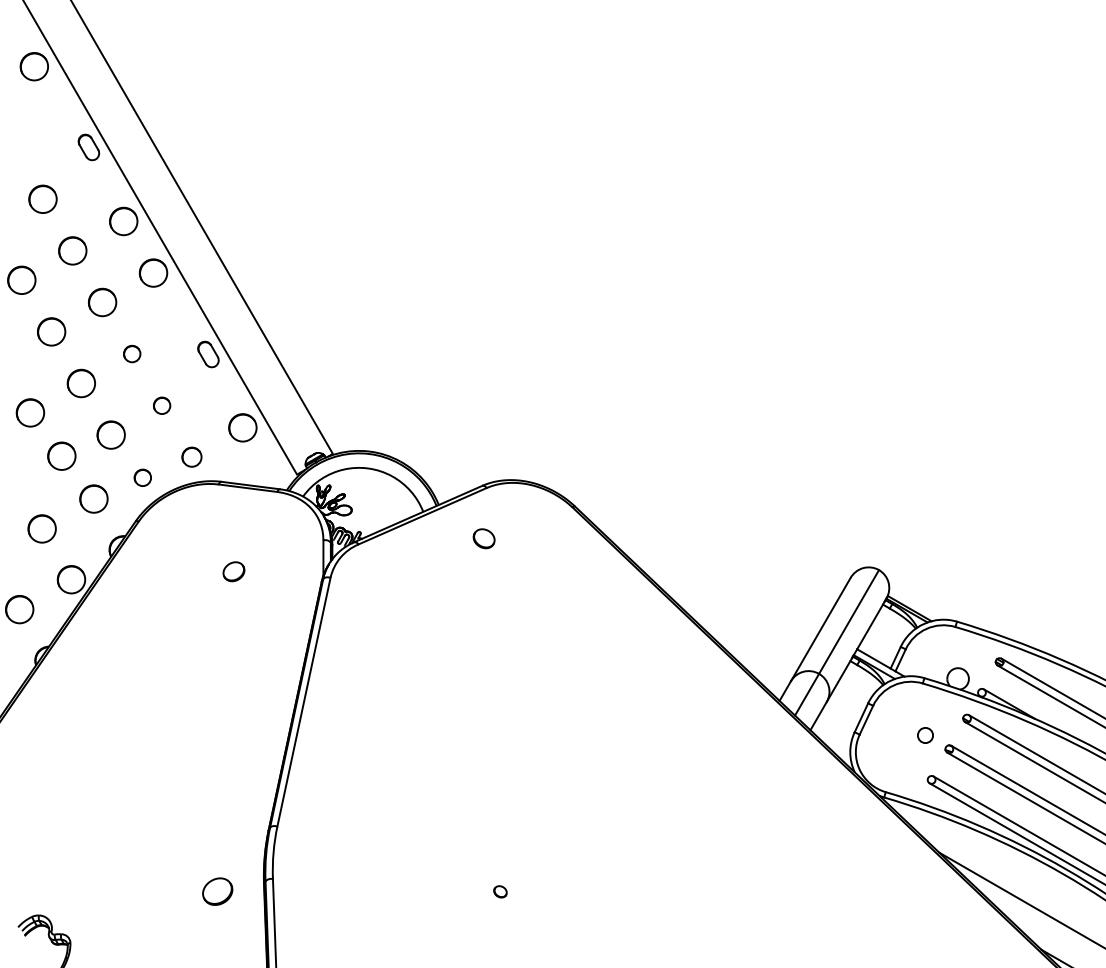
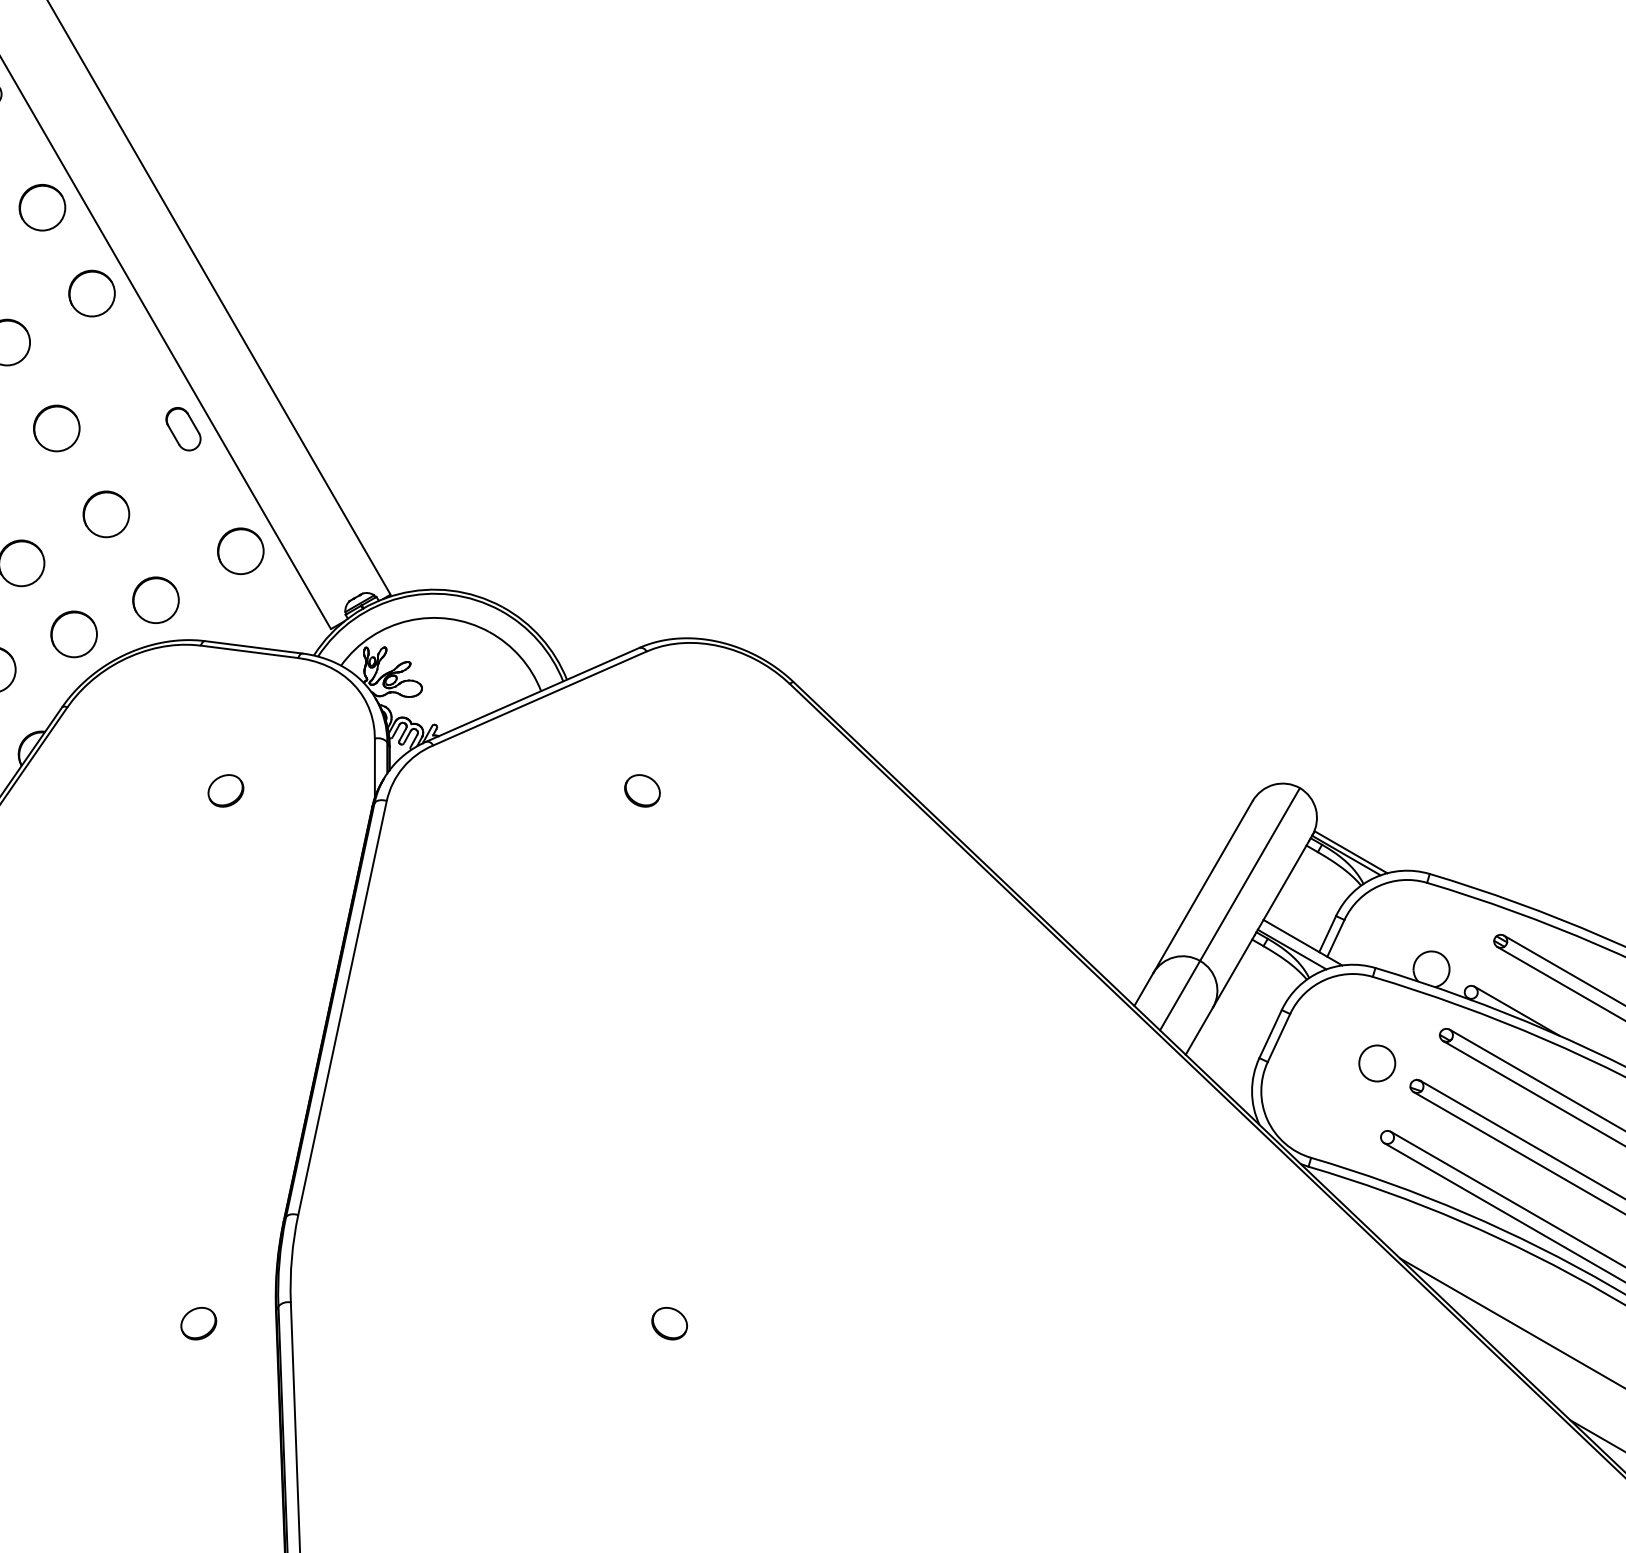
circle: (131, 353) -> (55, 427), size x1.67
circle: (161, 405) -> (105, 514), size x1.67
circle: (191, 456) -> (155, 598), size x1.43
circle: (142, 477) -> (73, 633), size x1.67
part: (483, 538) -> (641, 790), moved
circle: (925, 735) -> (1377, 1063), size x1.43
part: (217, 891) -> (198, 1323), size x0.71
part: (500, 891) -> (669, 1323), size x1.67

